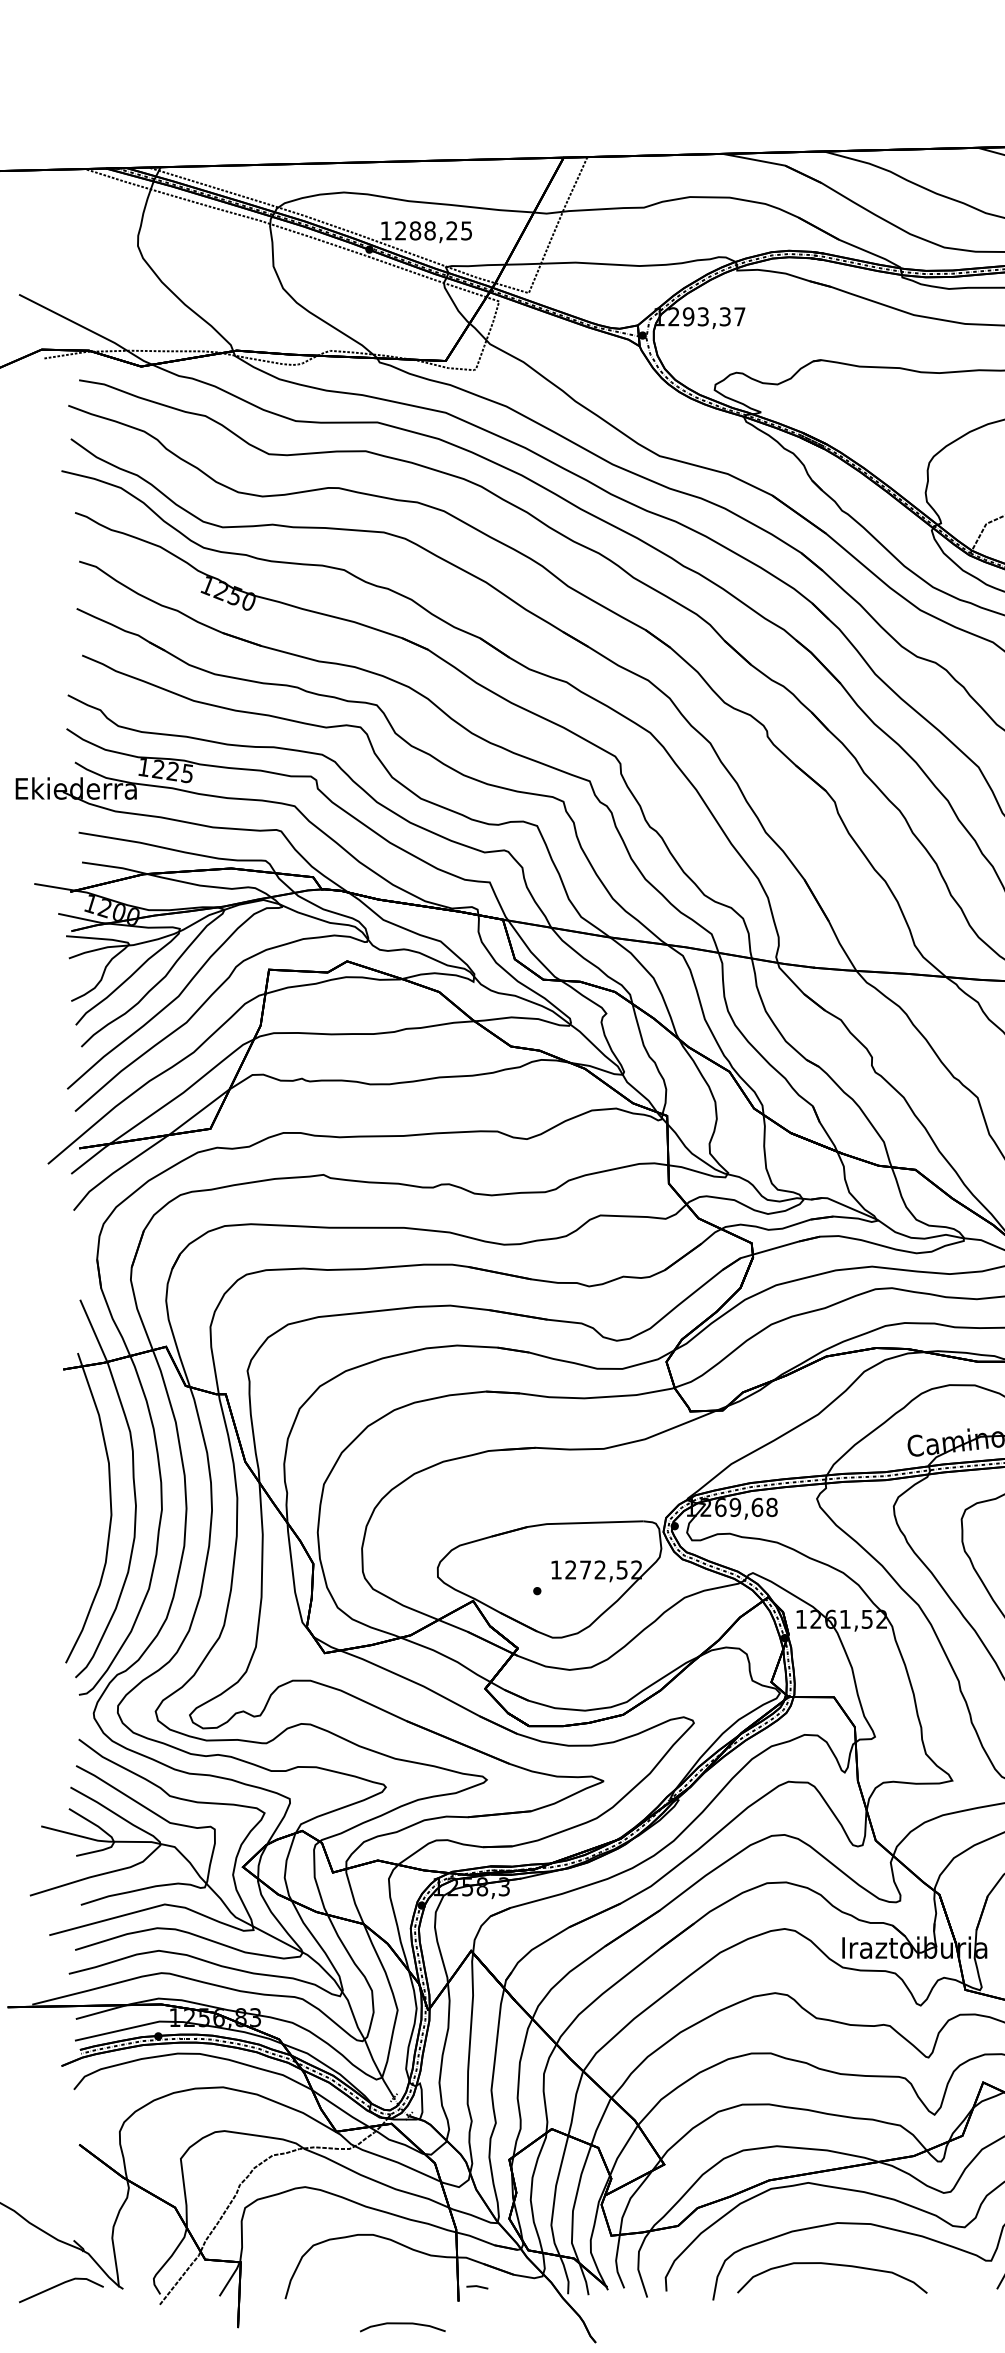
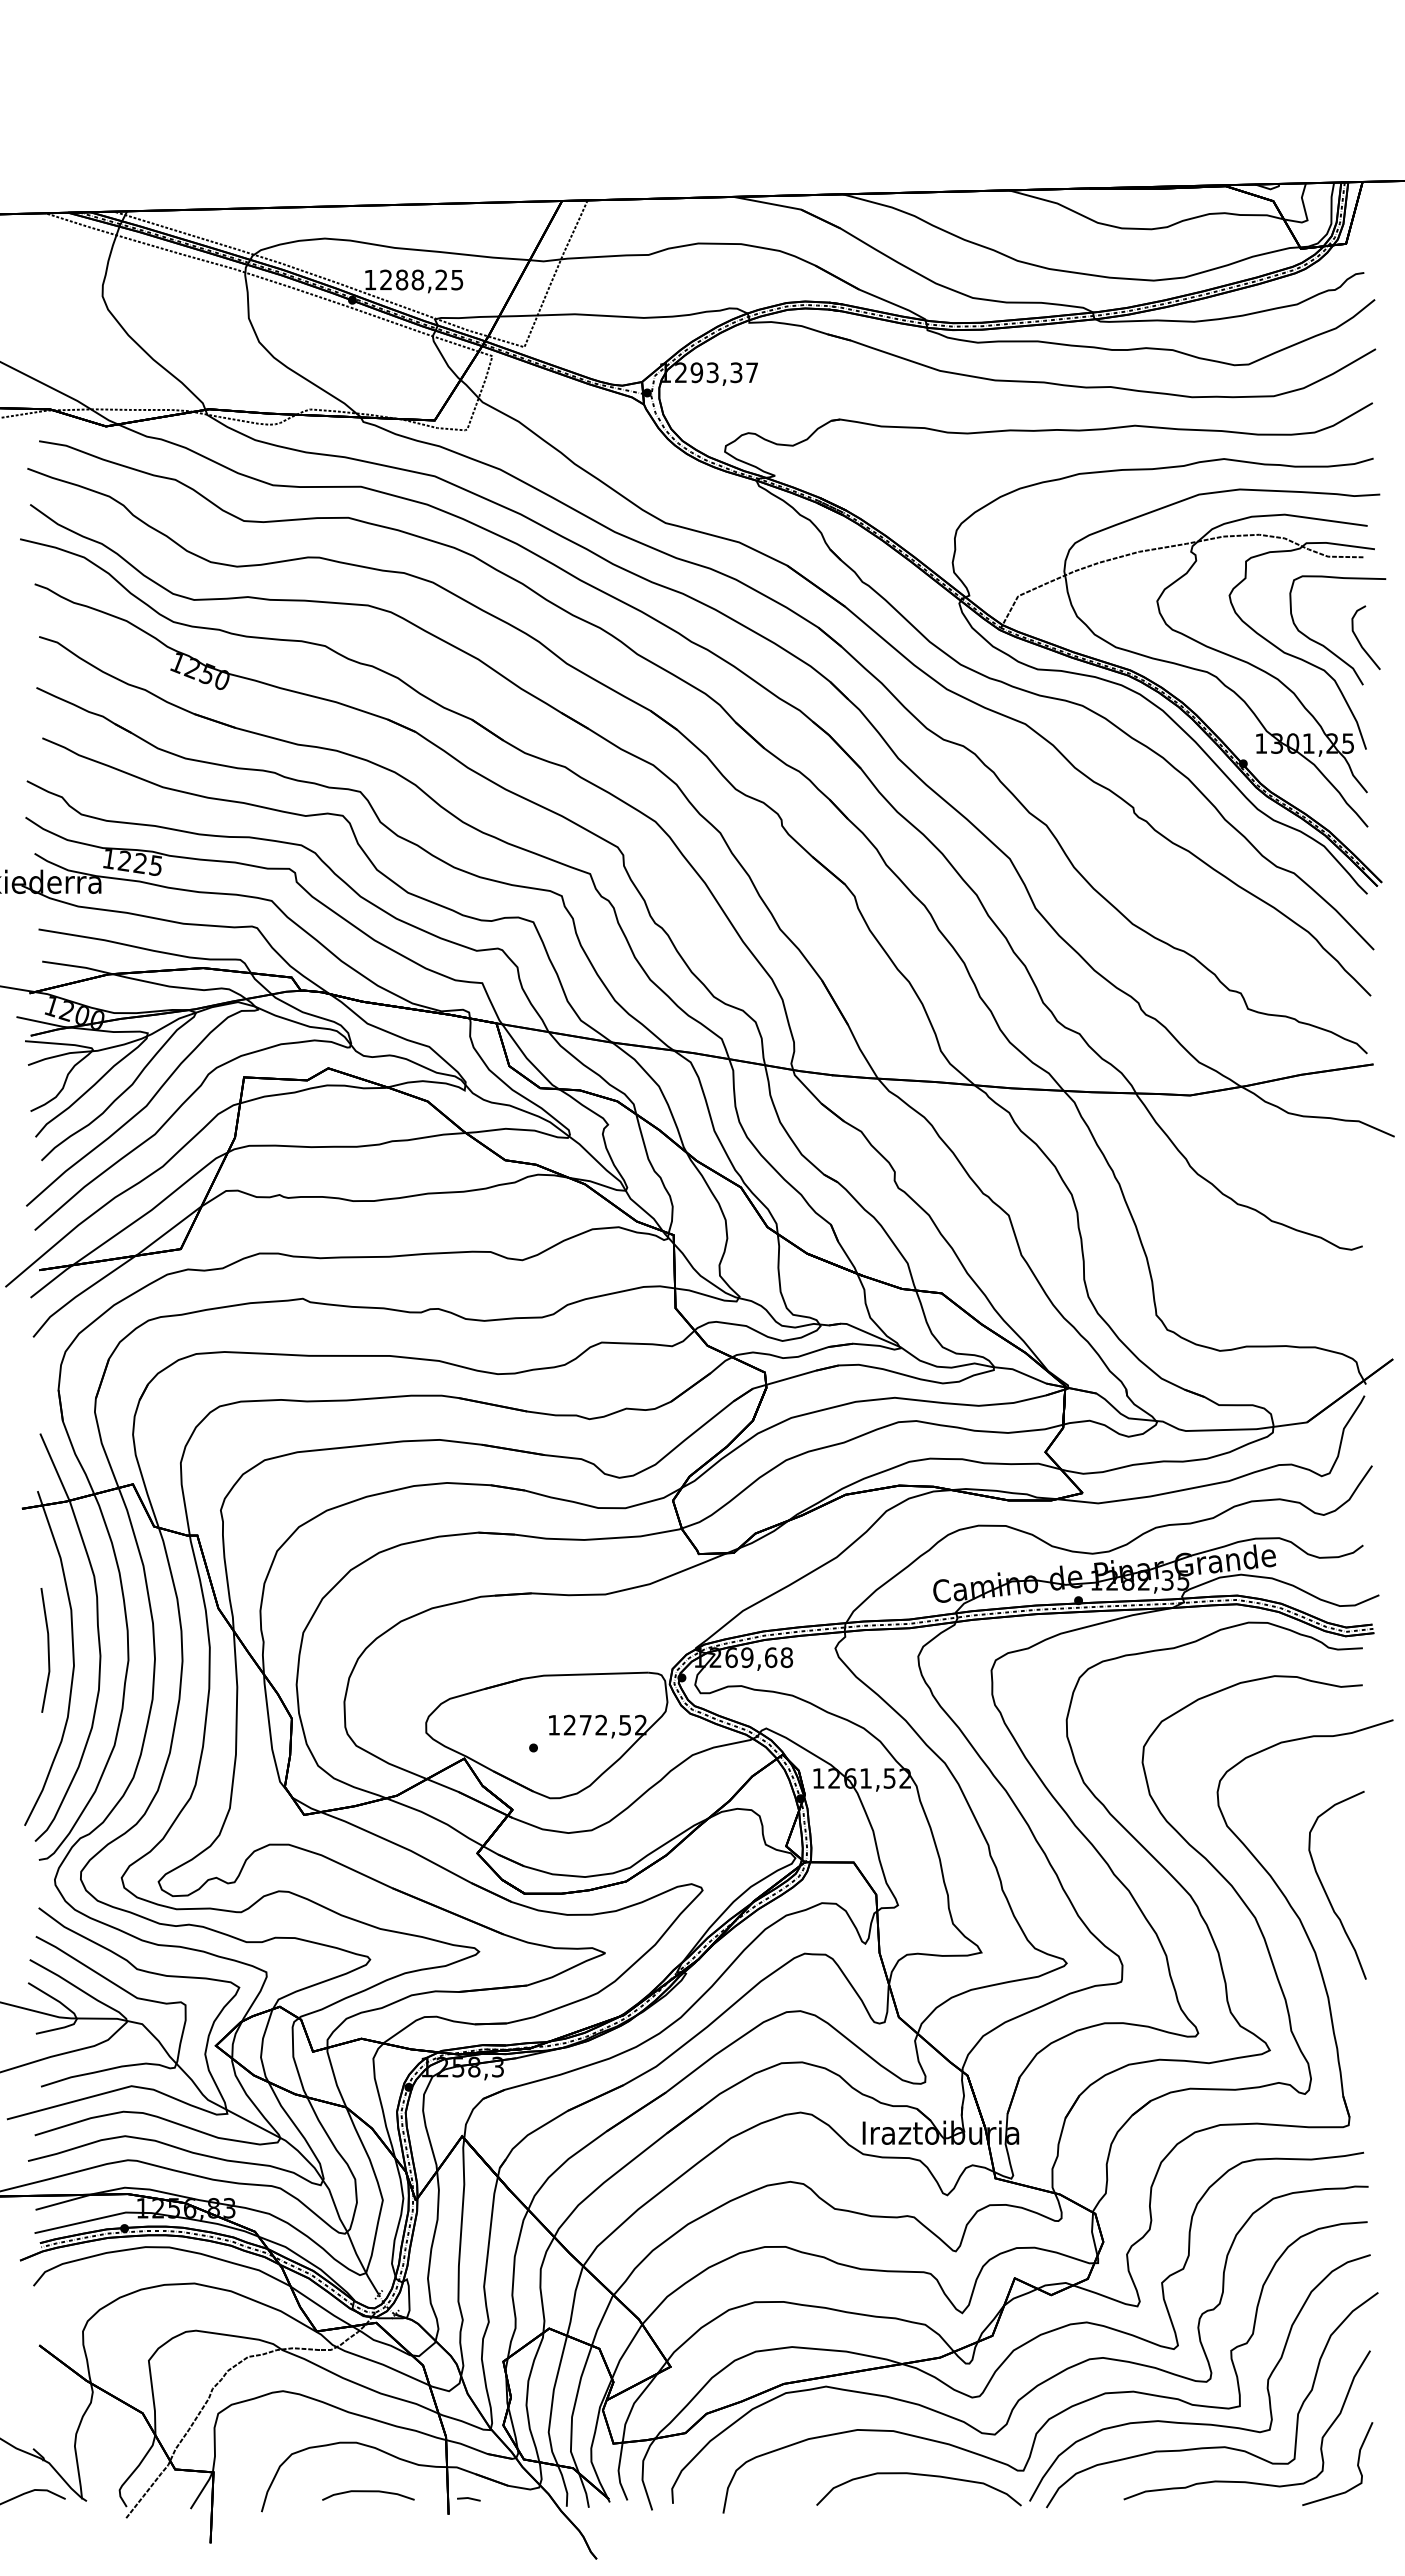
line: (86, 1500) -> (47, 1650), added
curve: (831, 2265) -> (918, 2475), moved
curve: (402, 2324) -> (368, 2492), moved

